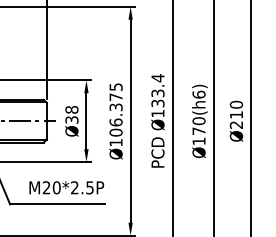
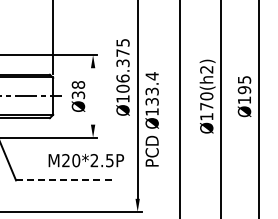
text: (198, 94) -> (206, 69), Ø170(h6) -> Ø170(h2)
text: (236, 114) -> (244, 89), Ø210 -> Ø195
text: (157, 120) -> (151, 118), moved
line: (86, 121) -> (93, 96), removed
text: (115, 121) -> (122, 77), moved
text: (66, 187) -> (86, 160), moved
line: (56, 204) -> (62, 180), solid -> dashed

